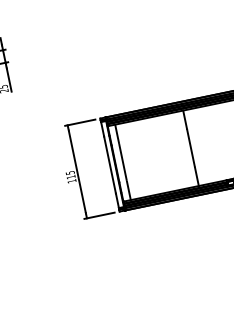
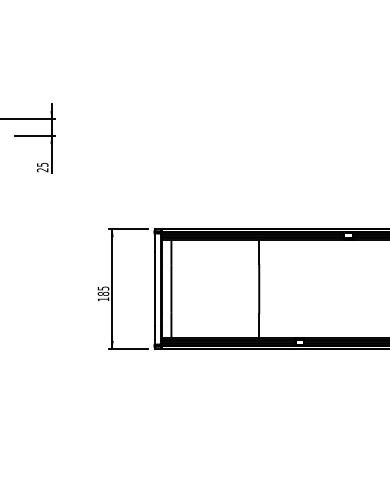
text: (71, 176) -> (103, 293), 115 -> 185

